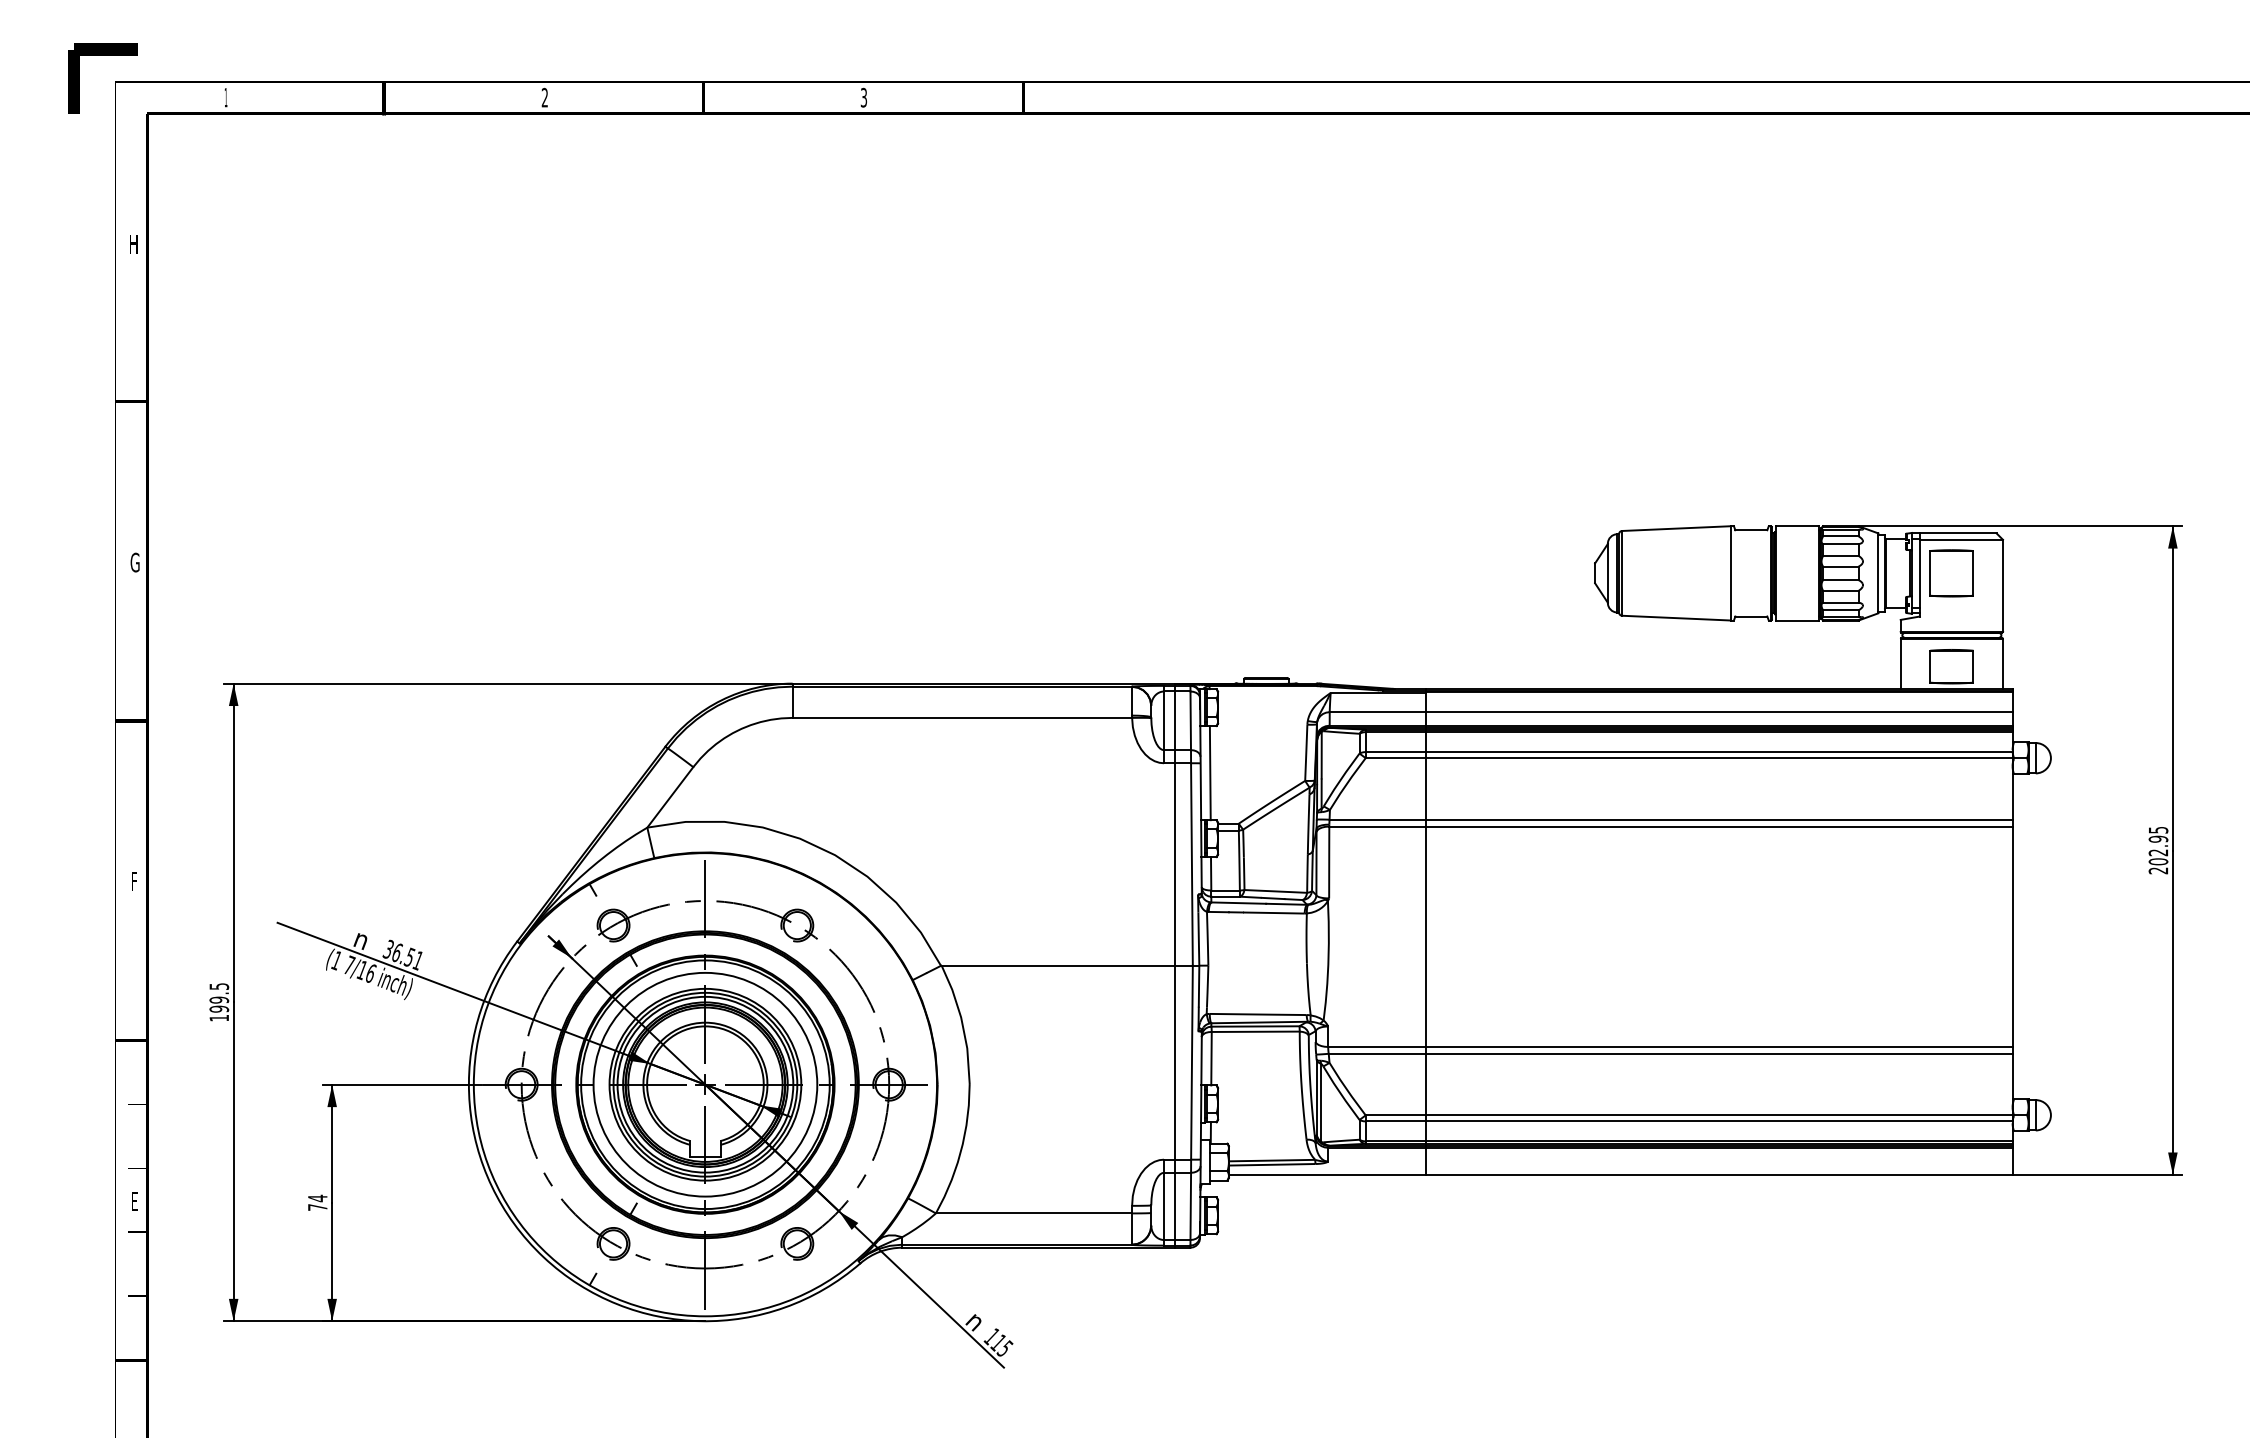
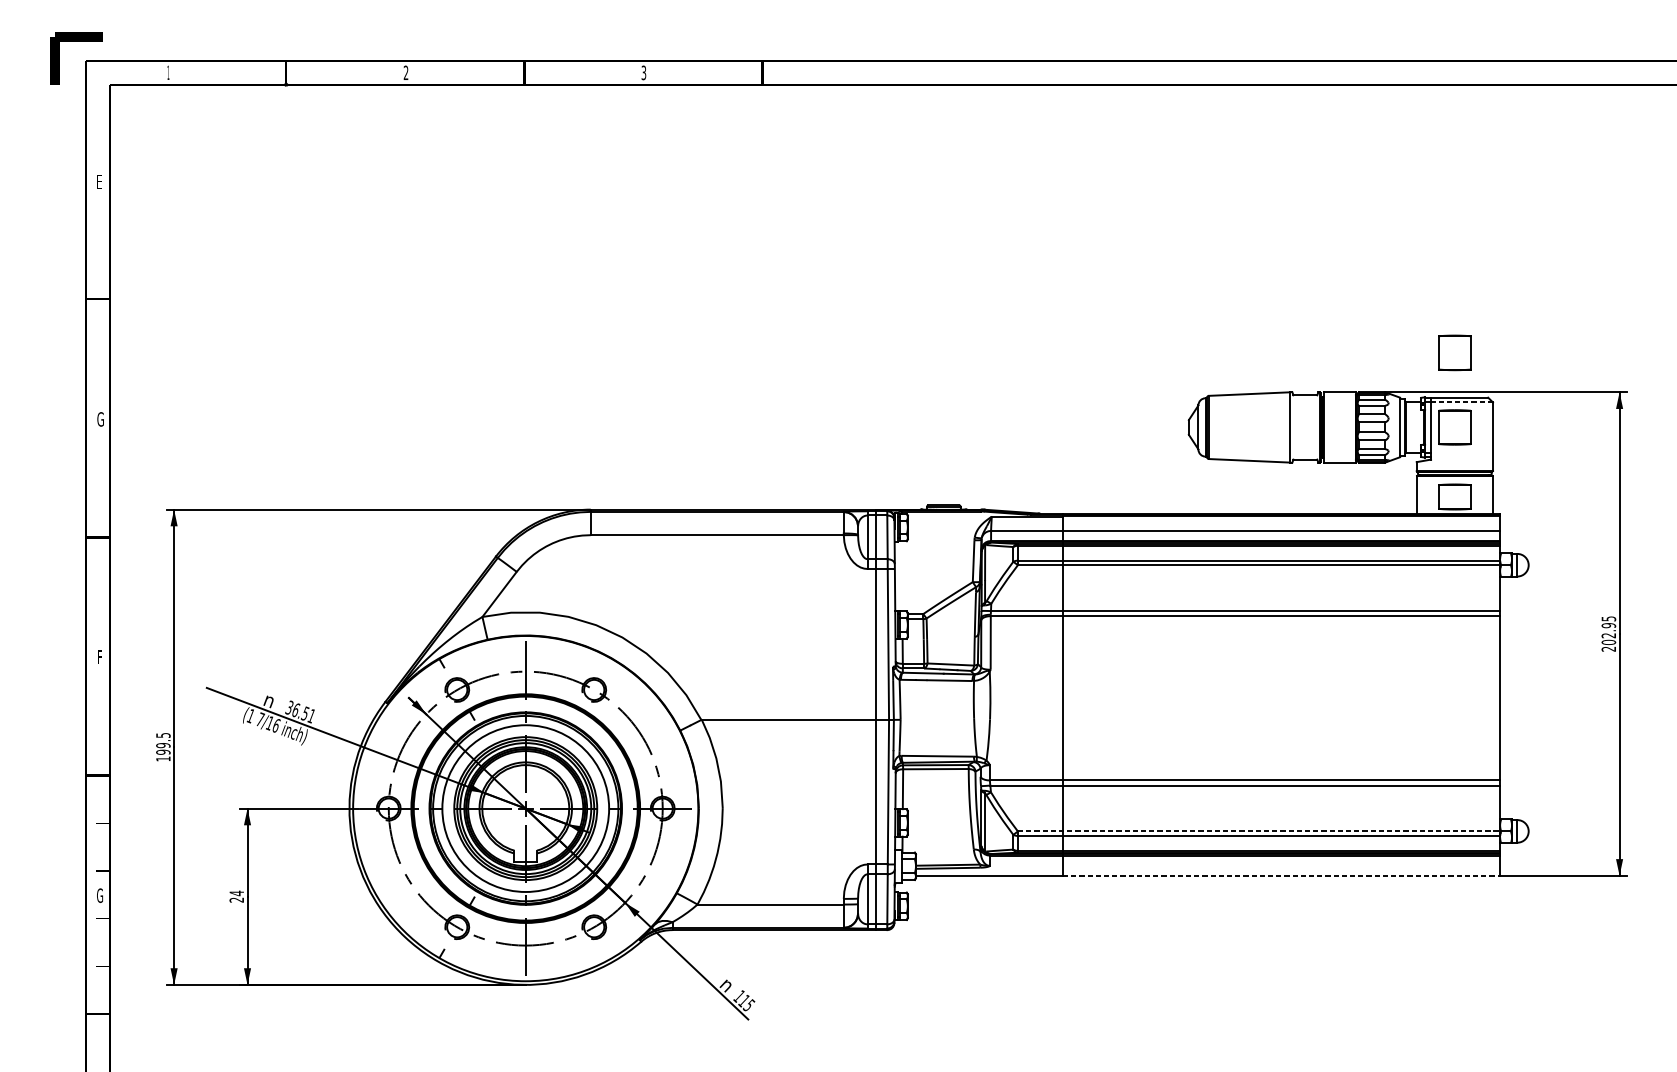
text: (133, 244) -> (99, 182), H -> E
part: (1951, 473) -> (1454, 353), added
line: (1961, 539) -> (1462, 402), solid -> dashed
line: (1209, 773) -> (901, 576), removed
line: (1689, 1115) -> (1259, 831), solid -> dashed
line: (1719, 1174) -> (1281, 875), solid -> dashed
text: (134, 1201) -> (100, 895), E -> G
text: (317, 1207) -> (236, 900), 74 -> 24

